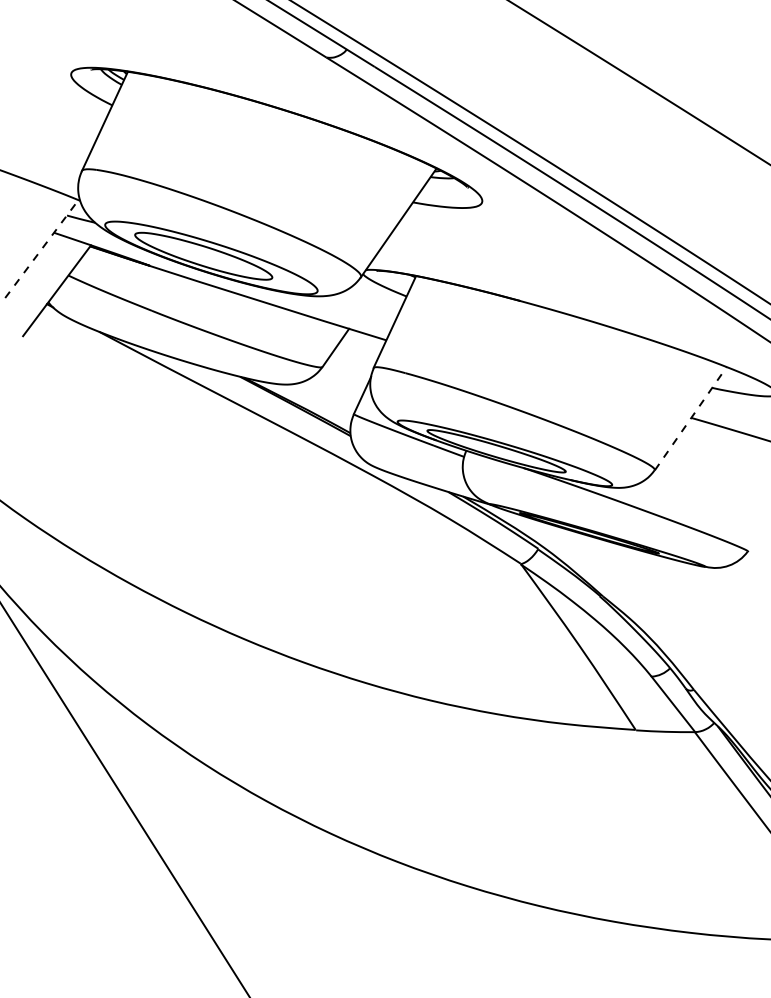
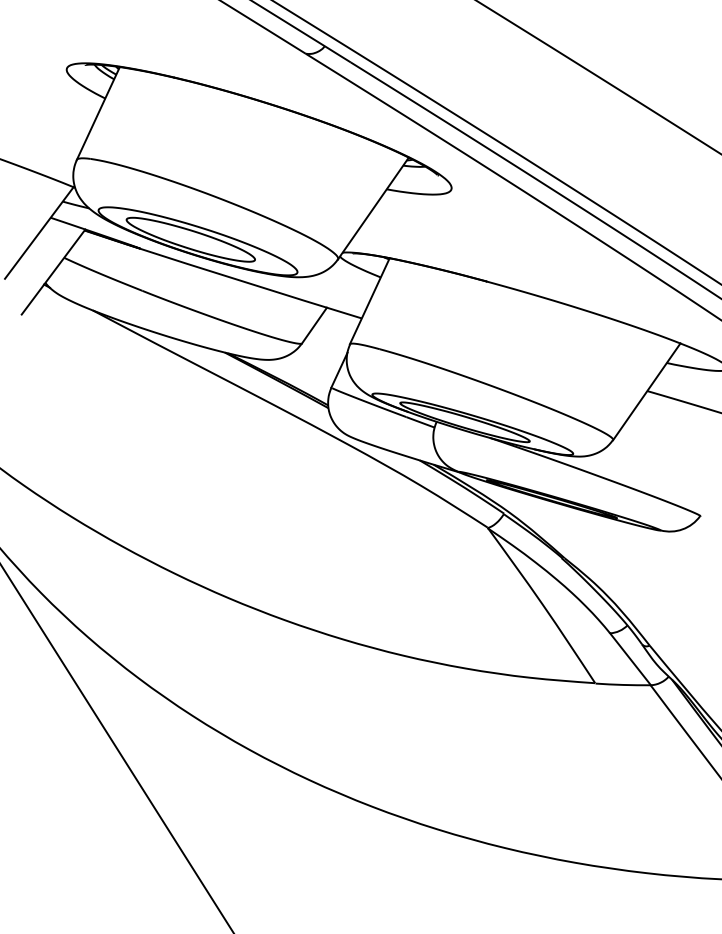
line: (42, 248) -> (39, 232), dashed -> solid
line: (690, 418) -> (646, 391), dashed -> solid

